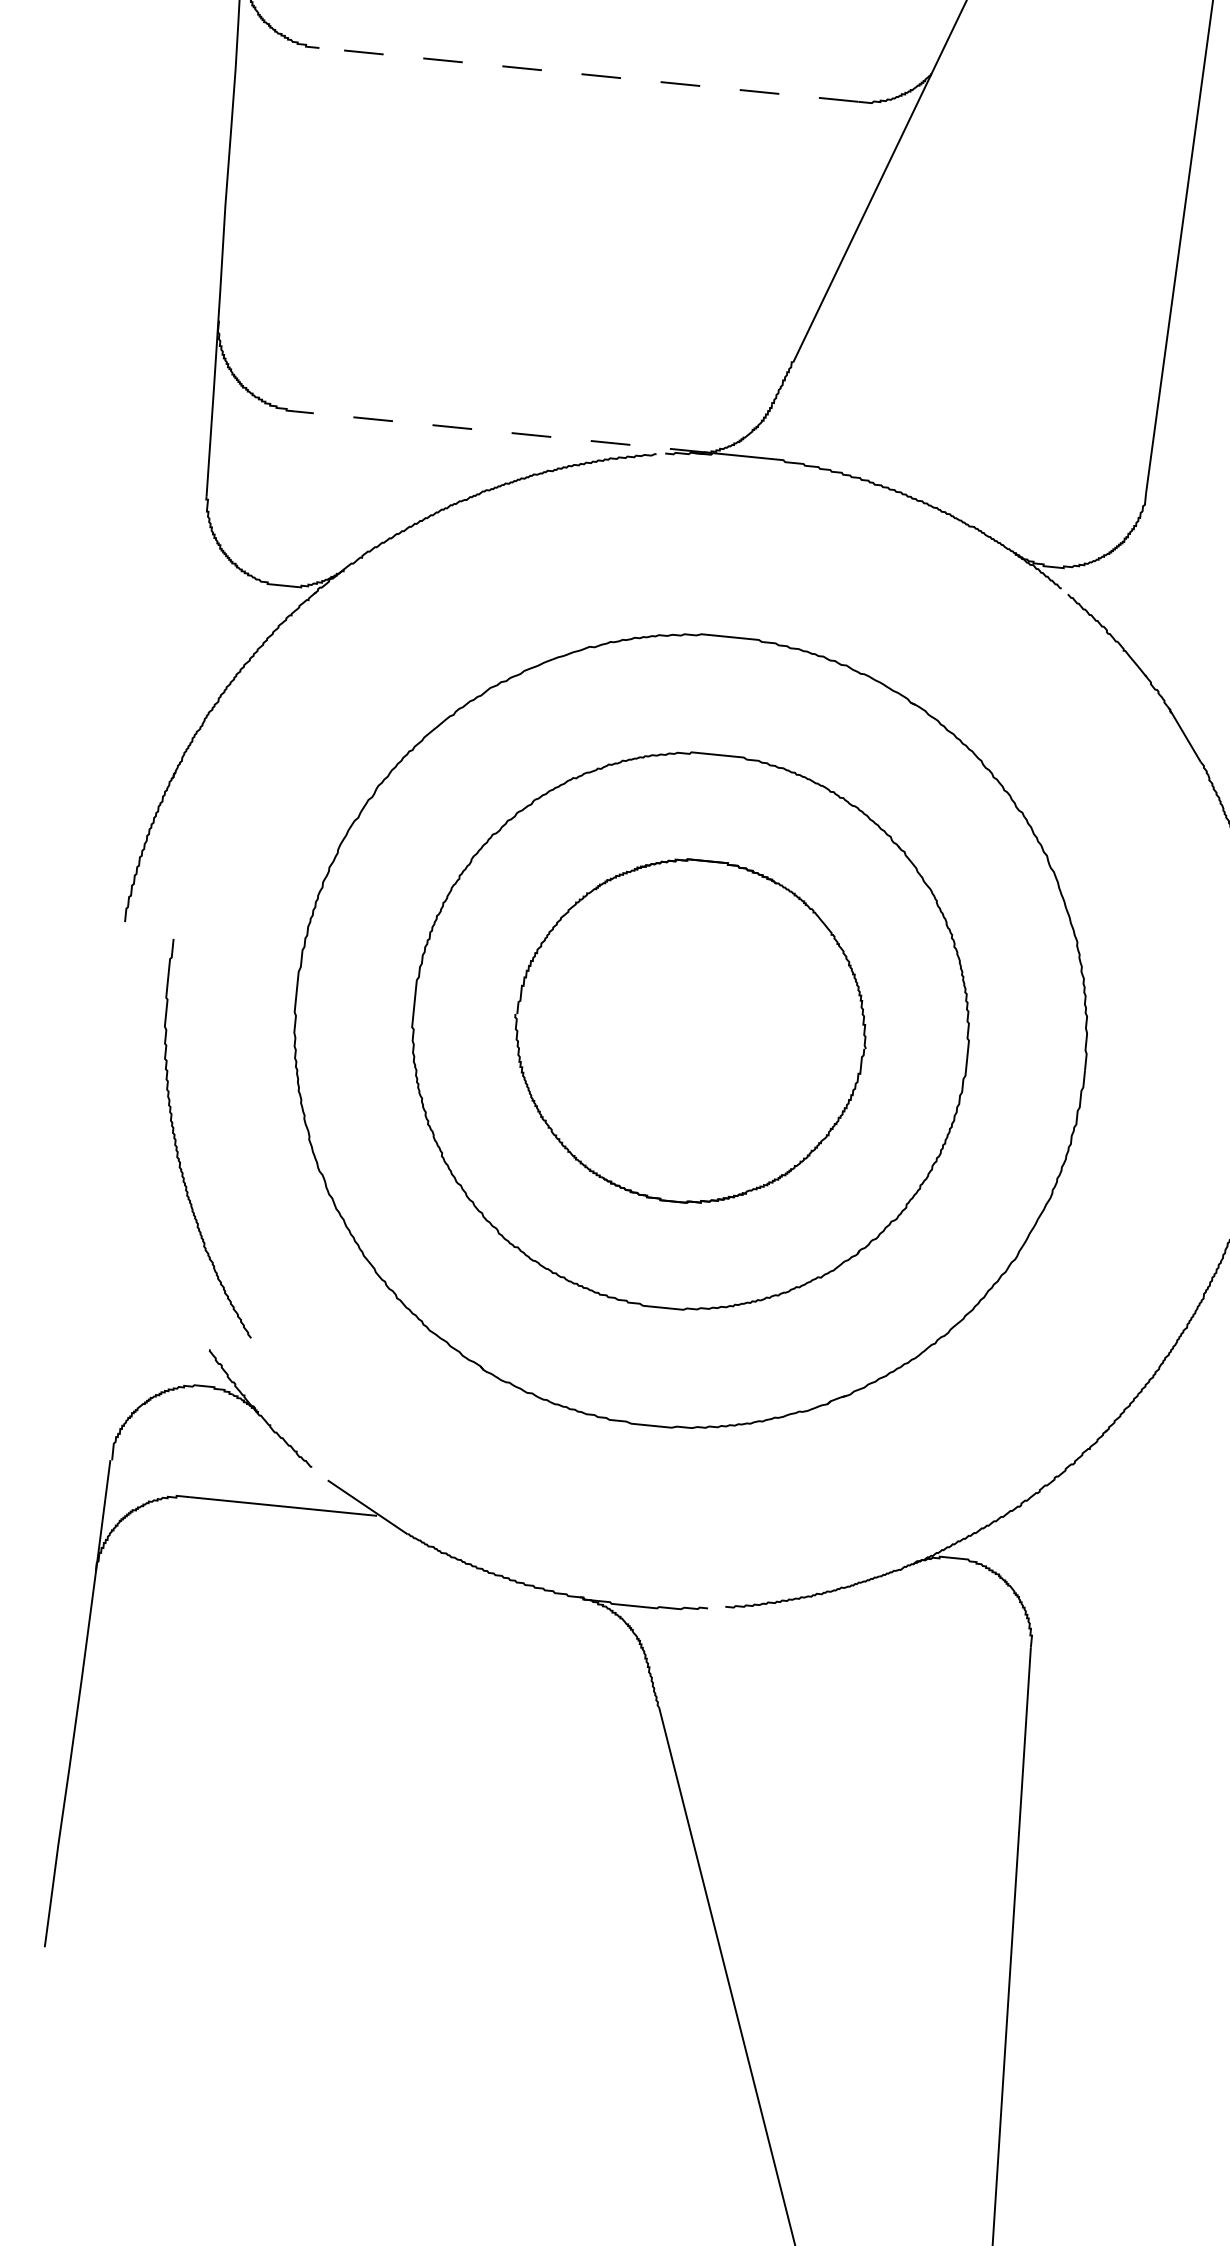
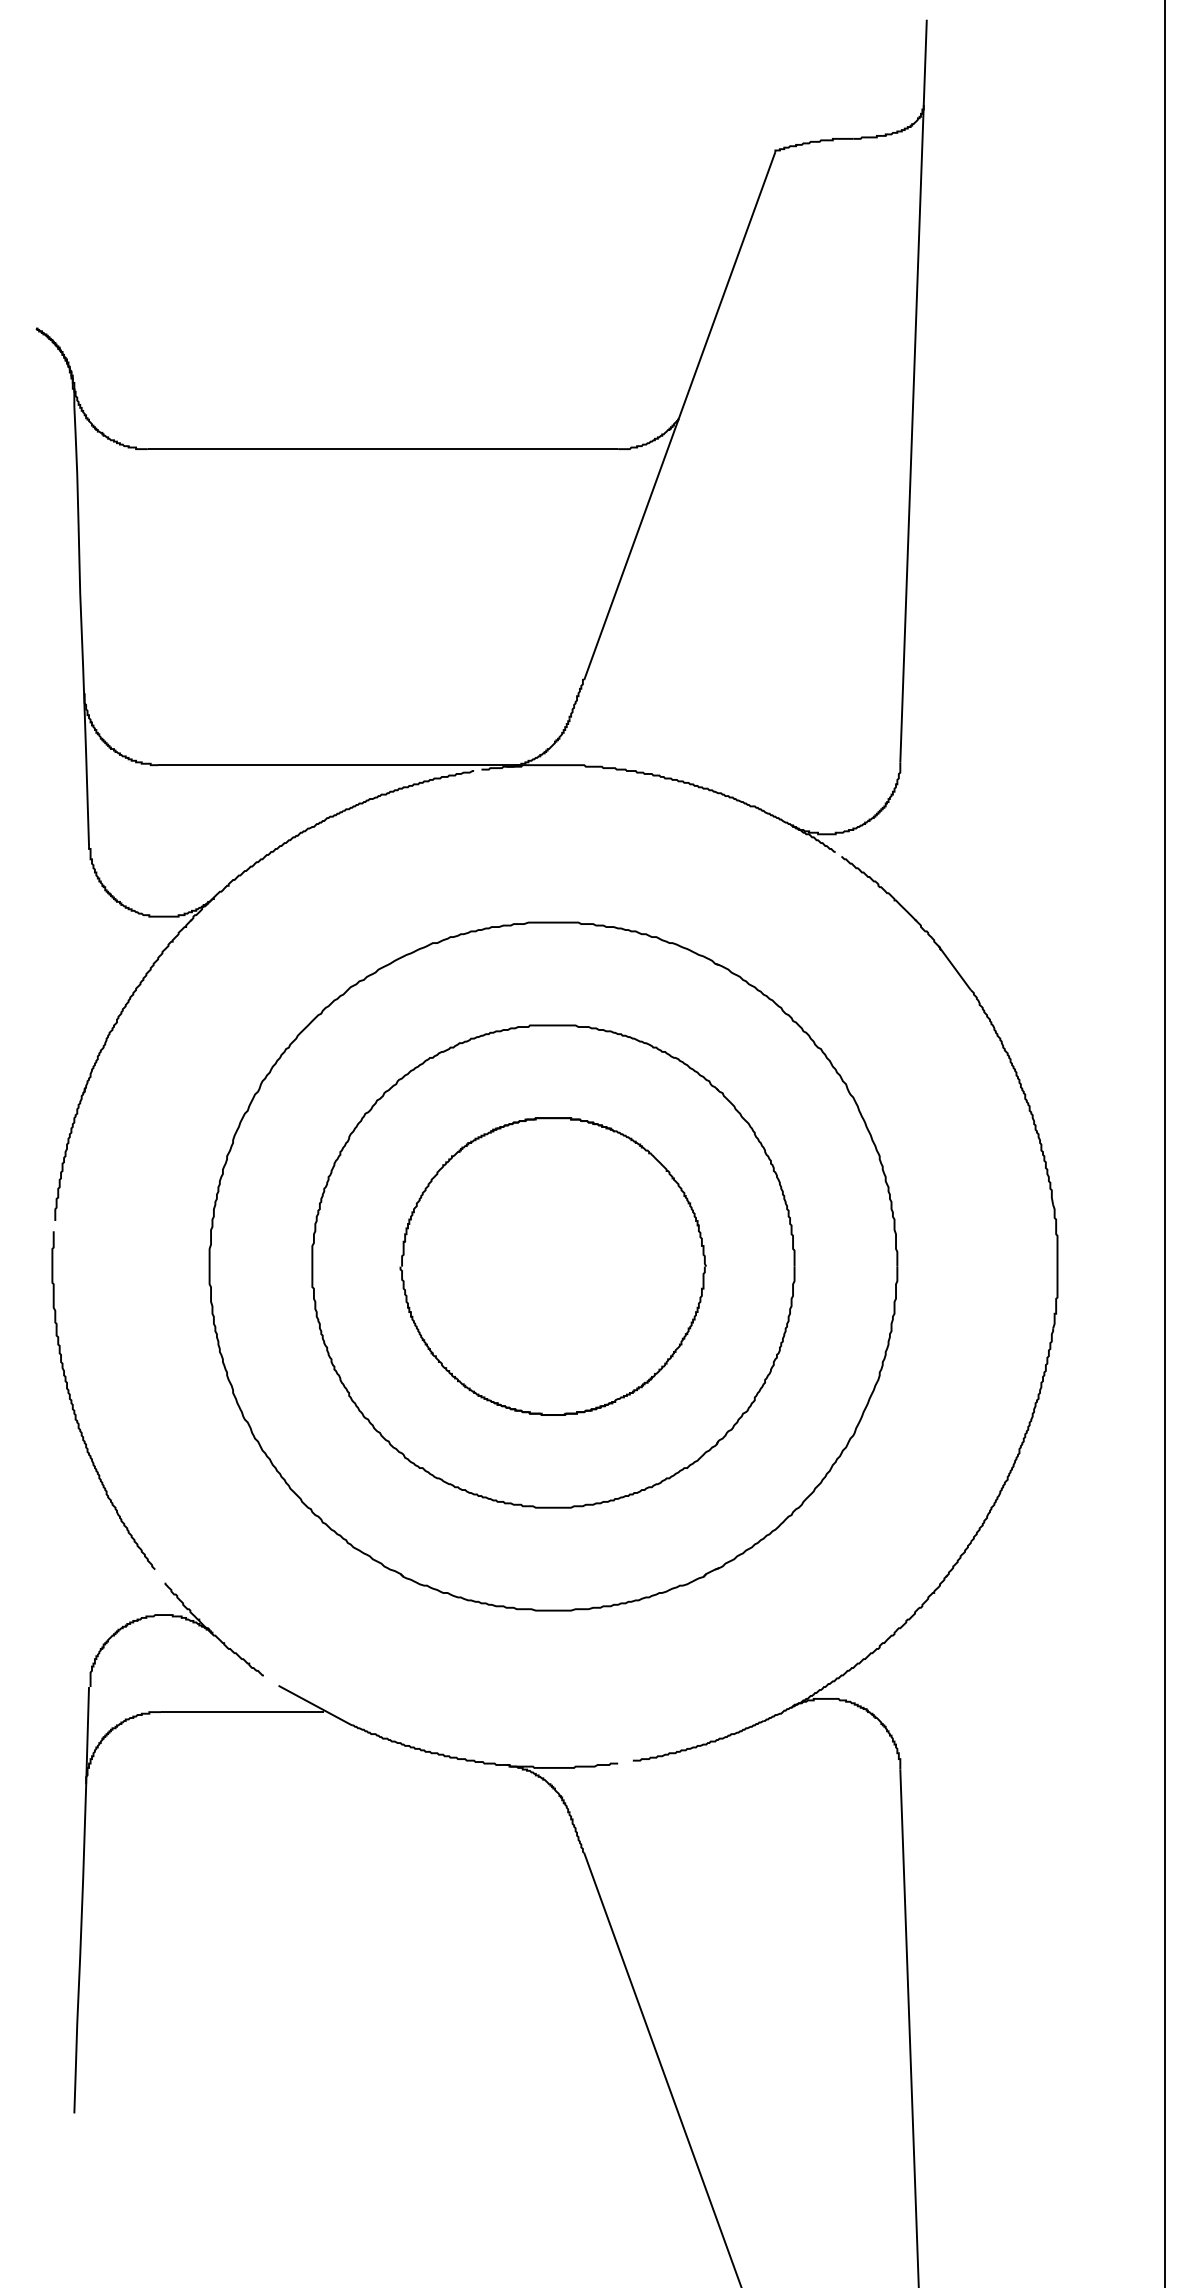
line: (588, 75) -> (382, 449), dashed -> solid
line: (501, 432) -> (338, 765), dashed -> solid
curve: (178, 1146) -> (75, 1410), moved

